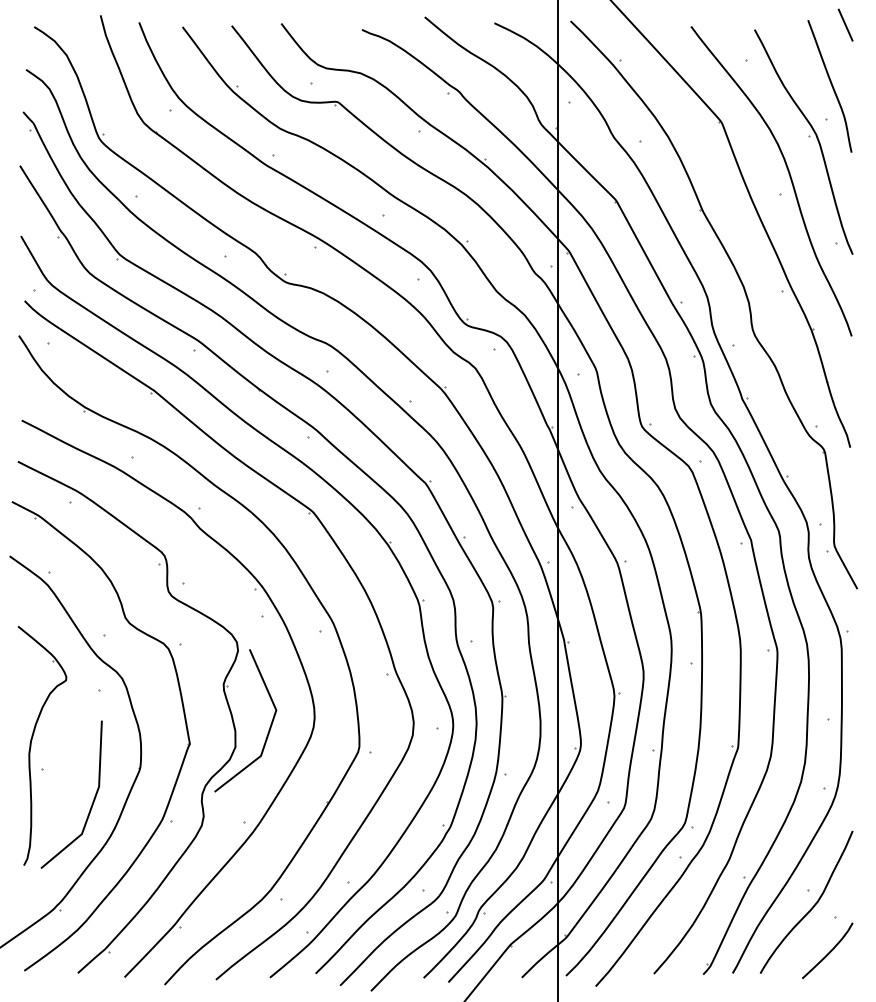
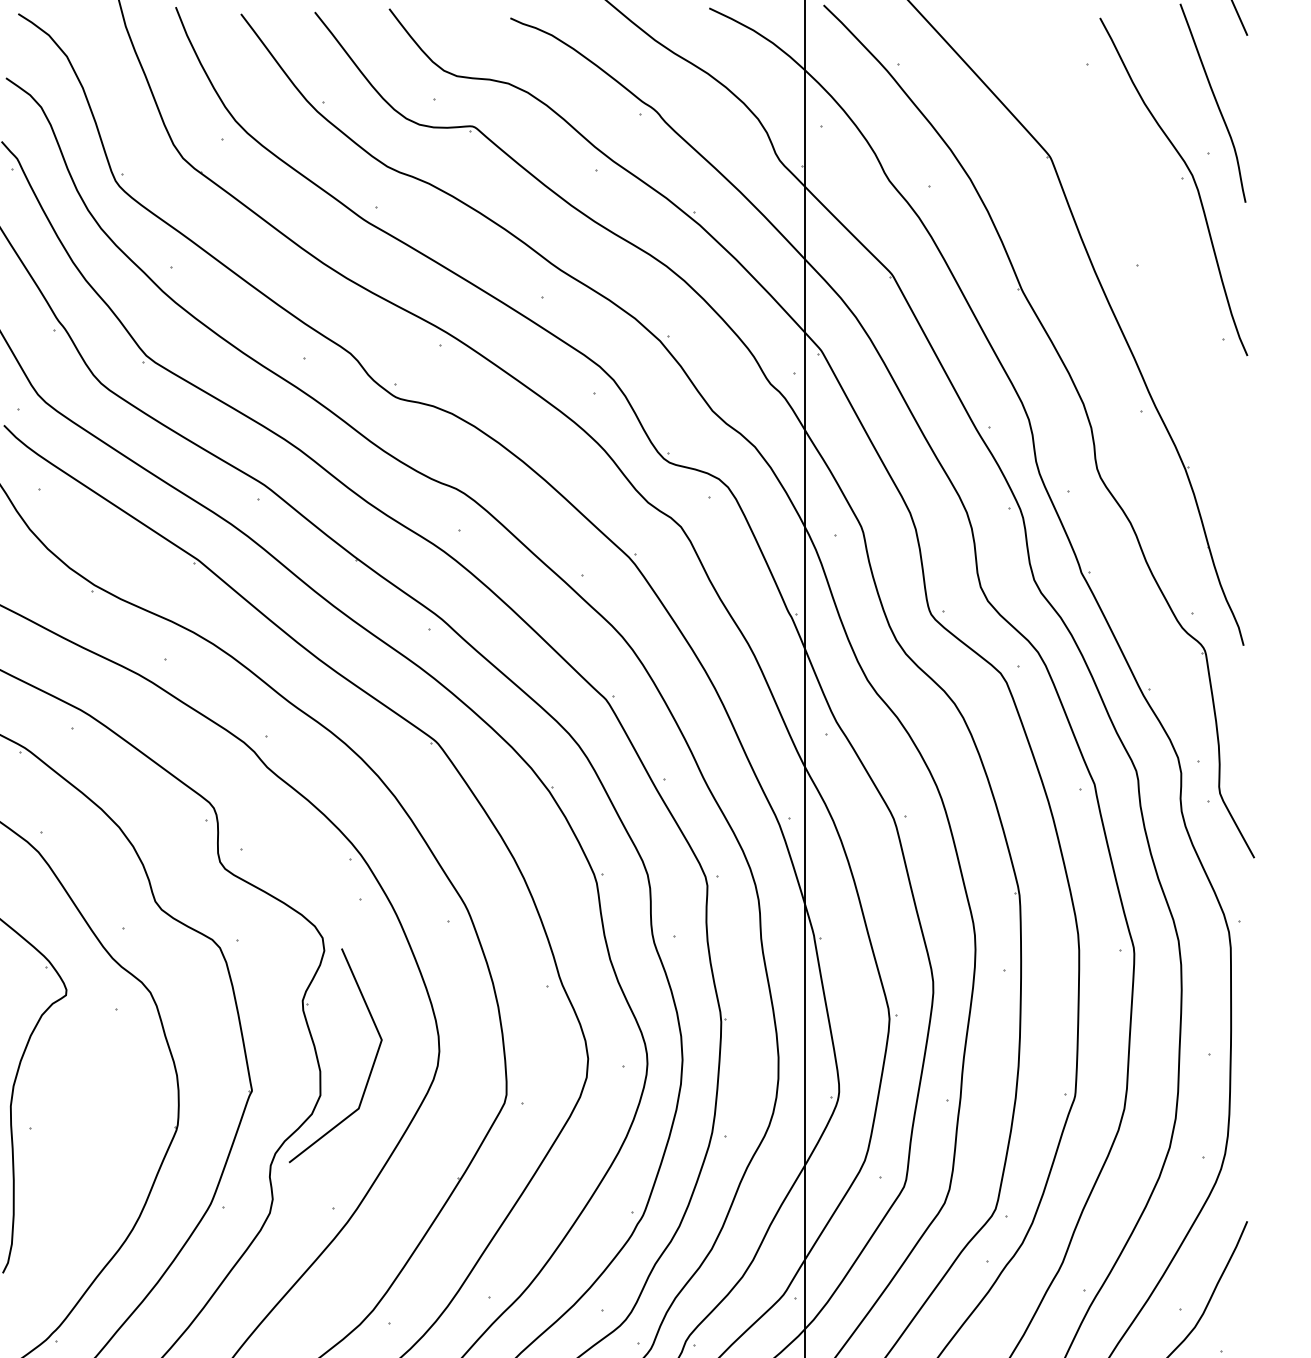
curve: (788, 174) -> (1150, 235), removed
line: (92, 801) -> (105, 1177), removed

